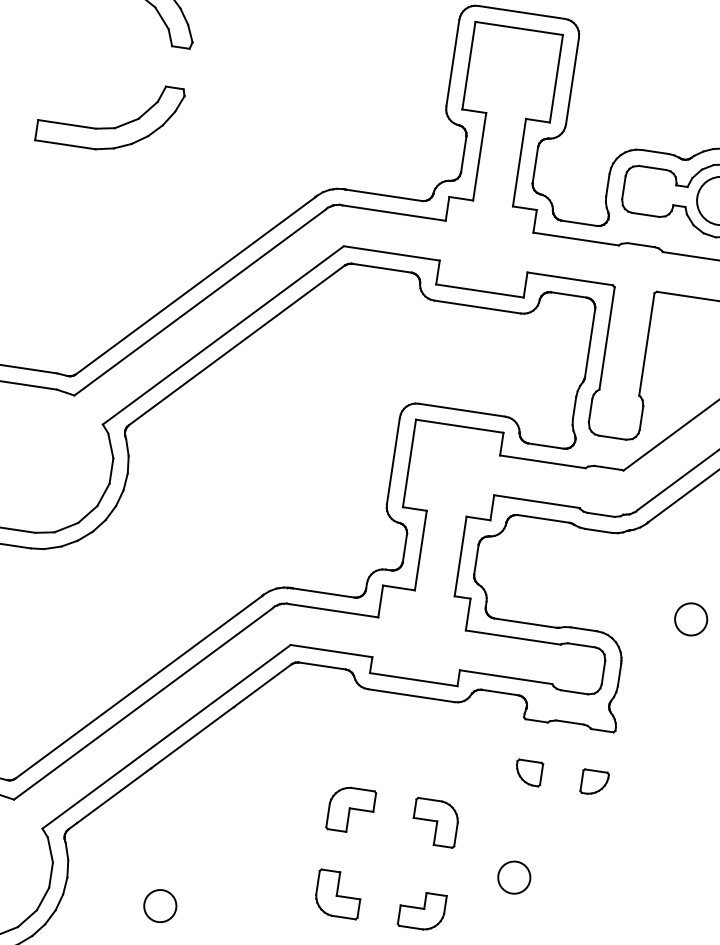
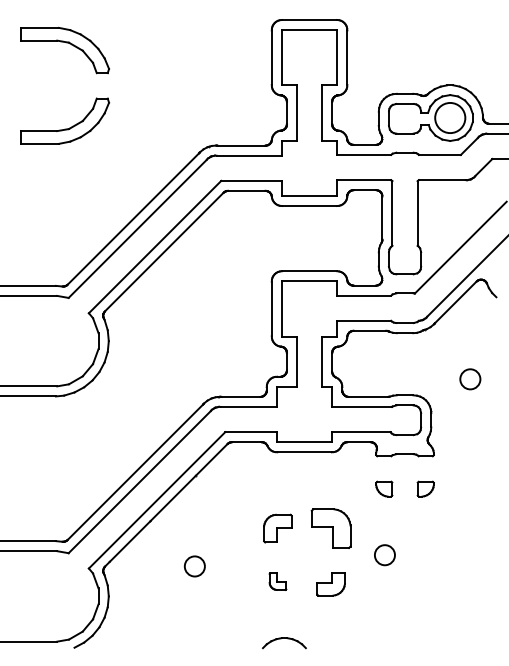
part: (434, 822) -> (330, 528), size x1.4
part: (337, 893) -> (277, 581), size x0.6
circle: (159, 906) -> (194, 566), moved

